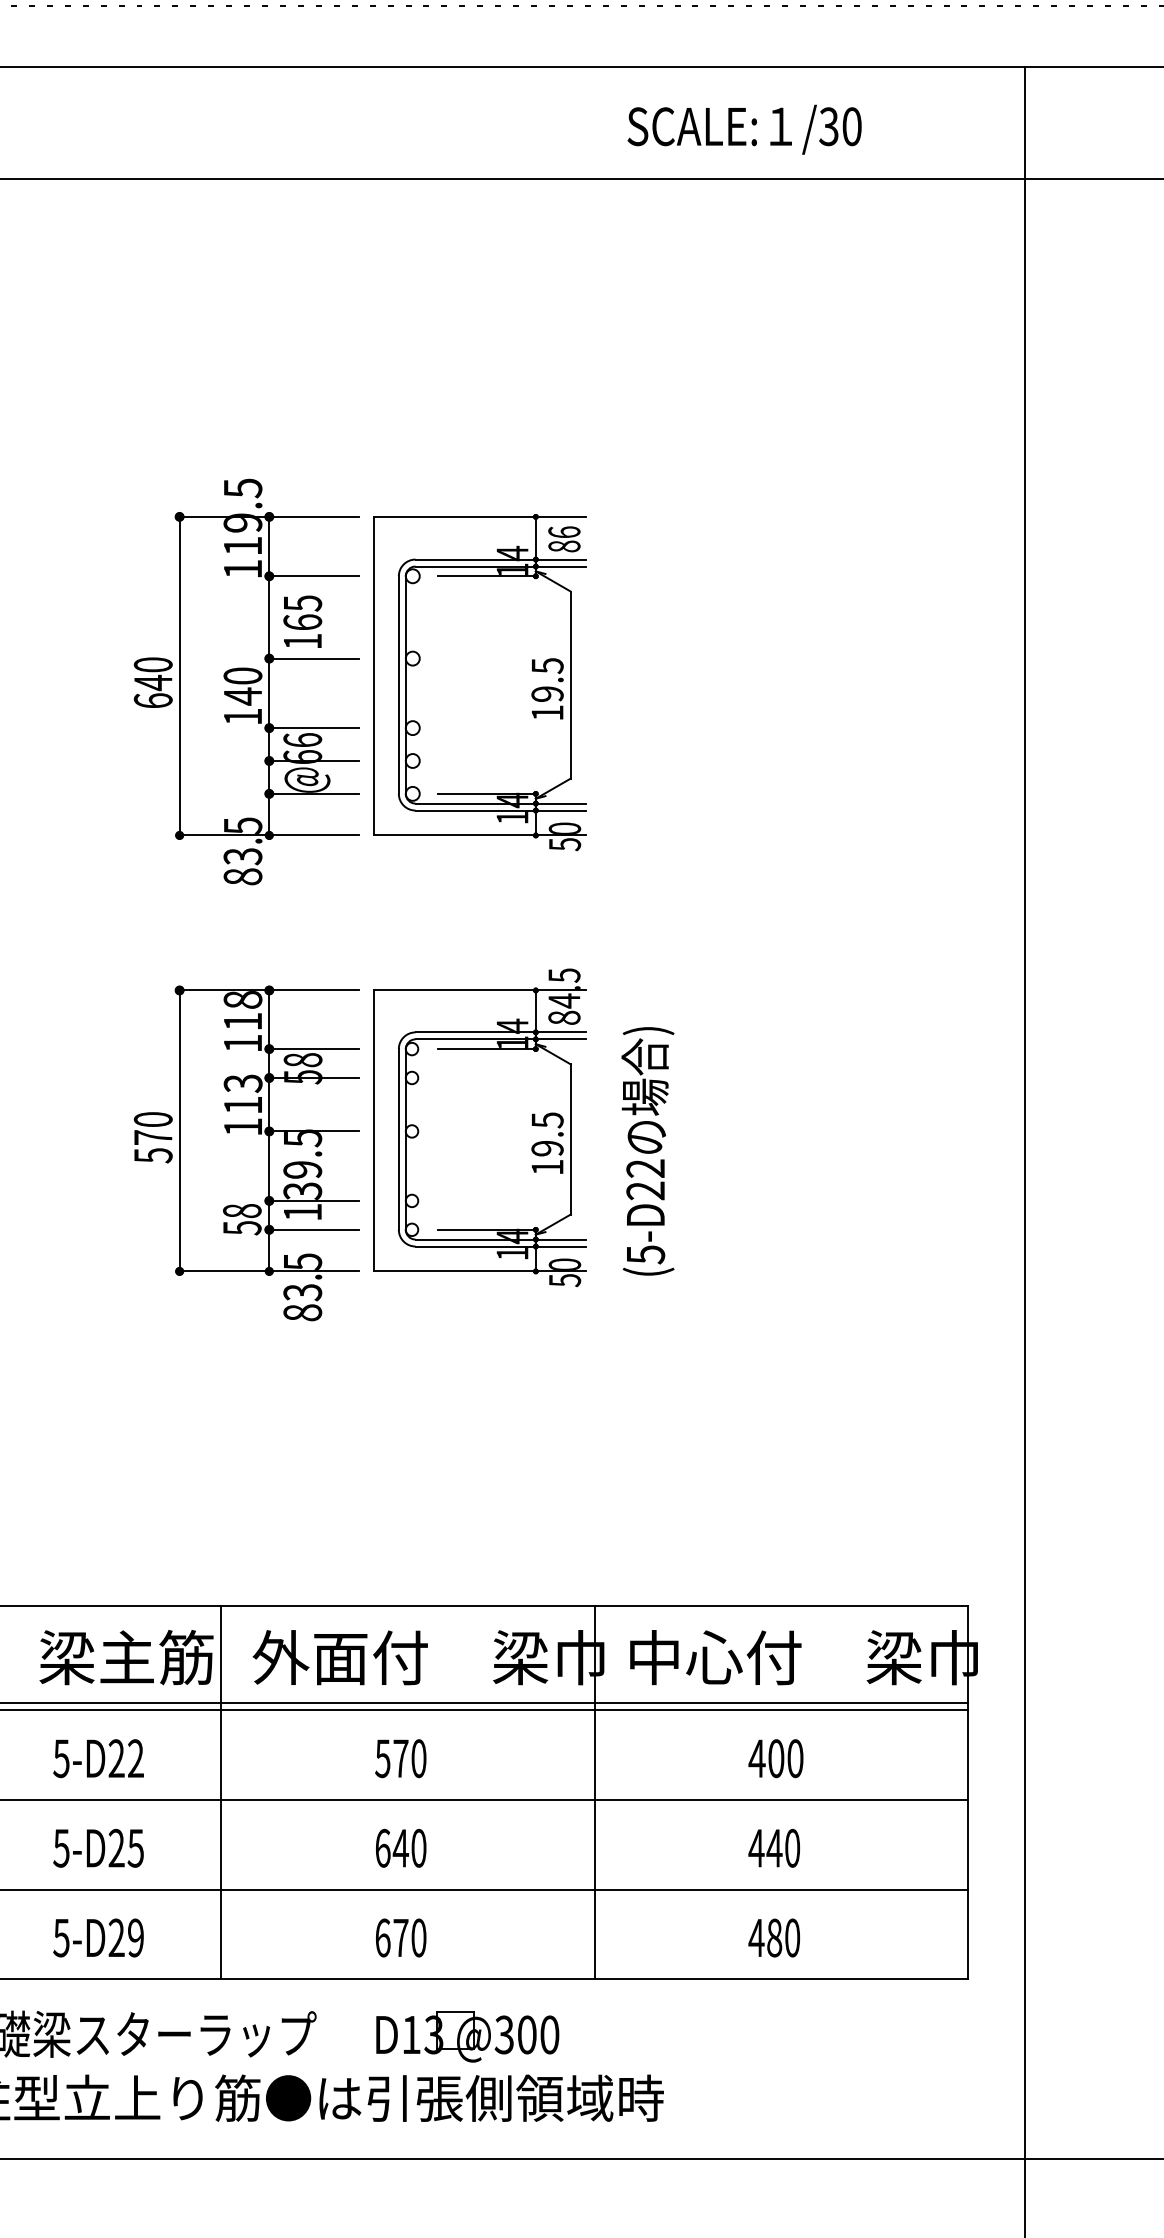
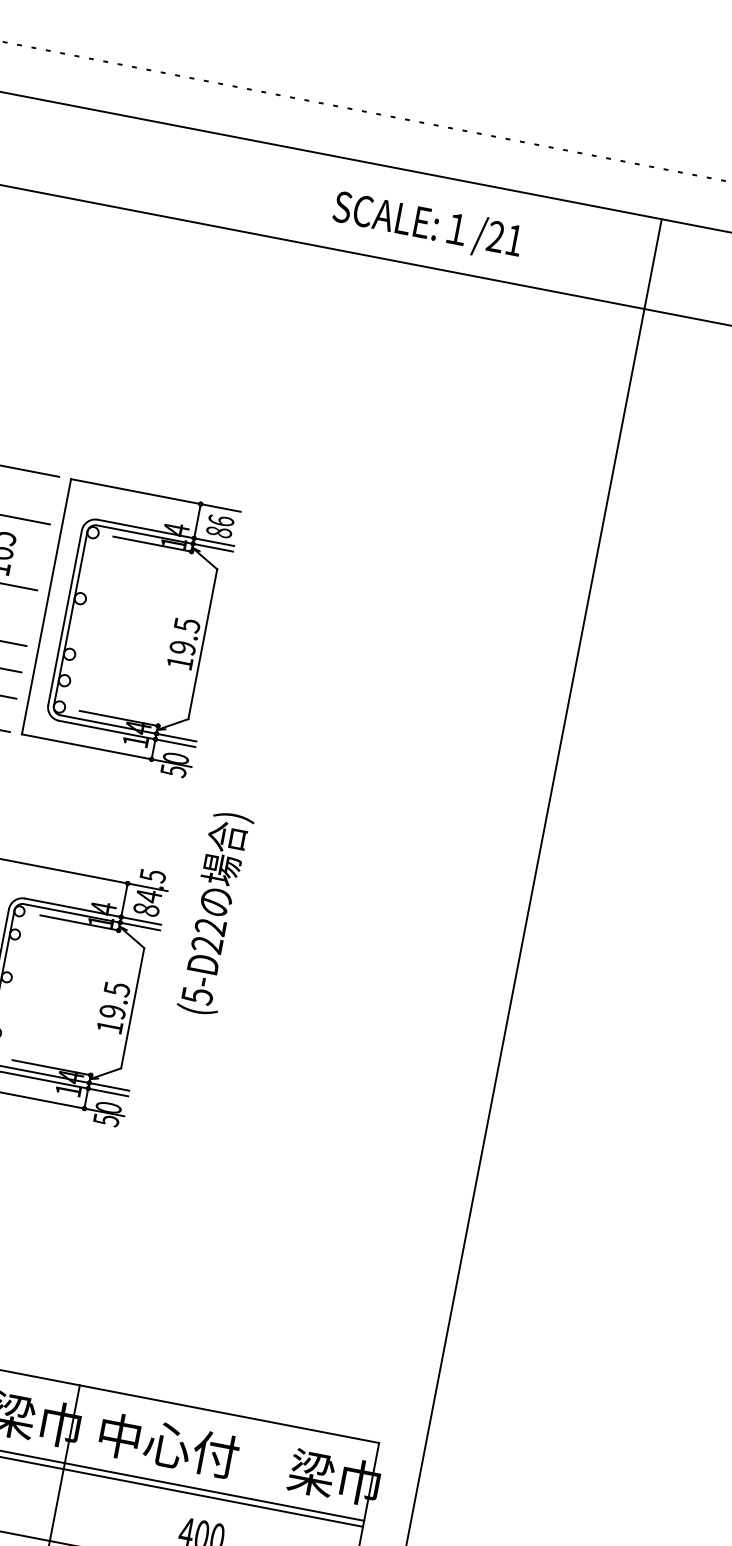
text: (840, 126) -> (505, 238), /30 -> /21
text: (647, 1151) -> (214, 913), moved

